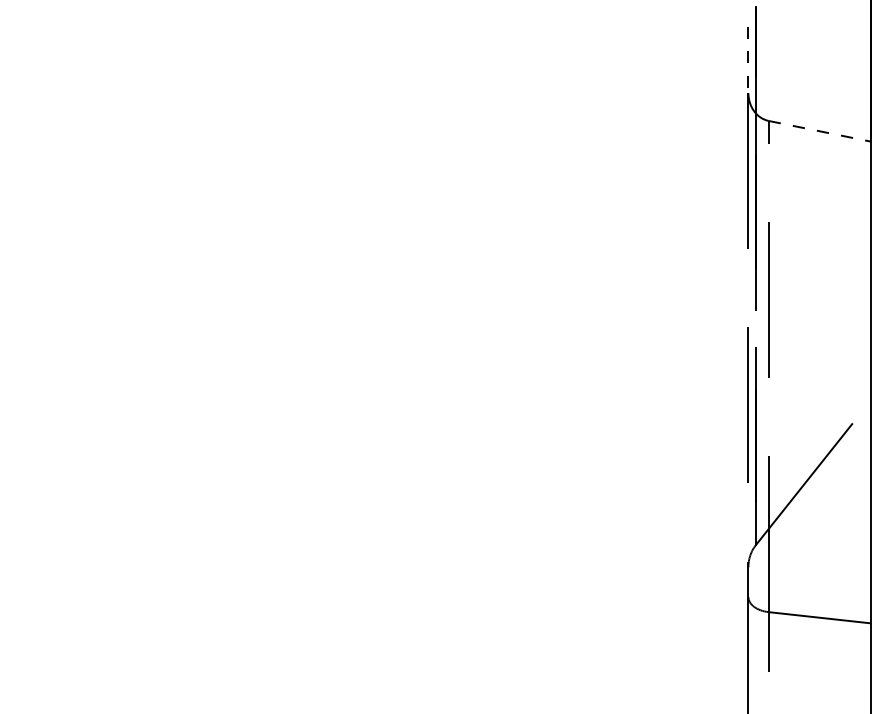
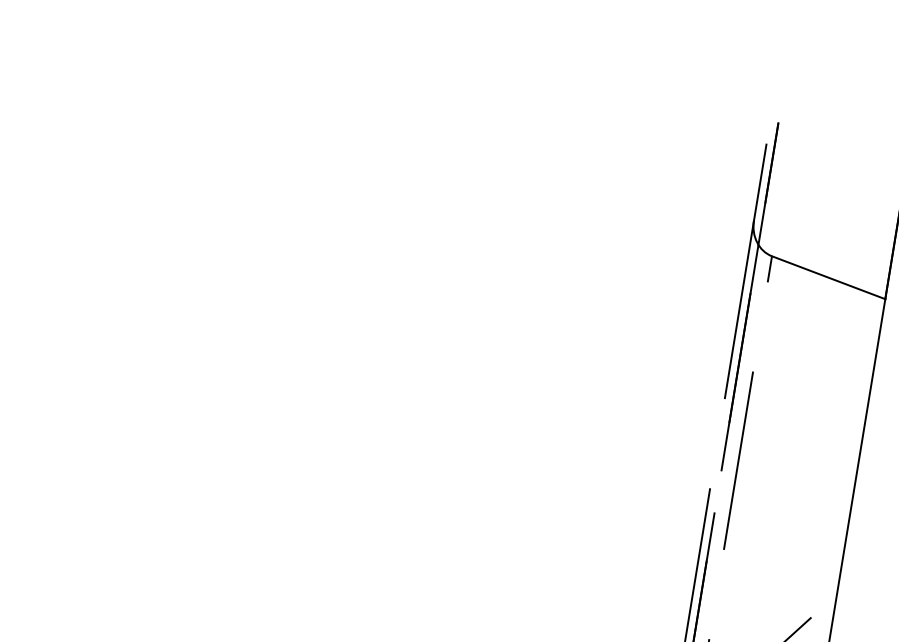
line: (748, 60) -> (760, 183), dashed -> solid
line: (820, 131) -> (829, 277), dashed -> solid

